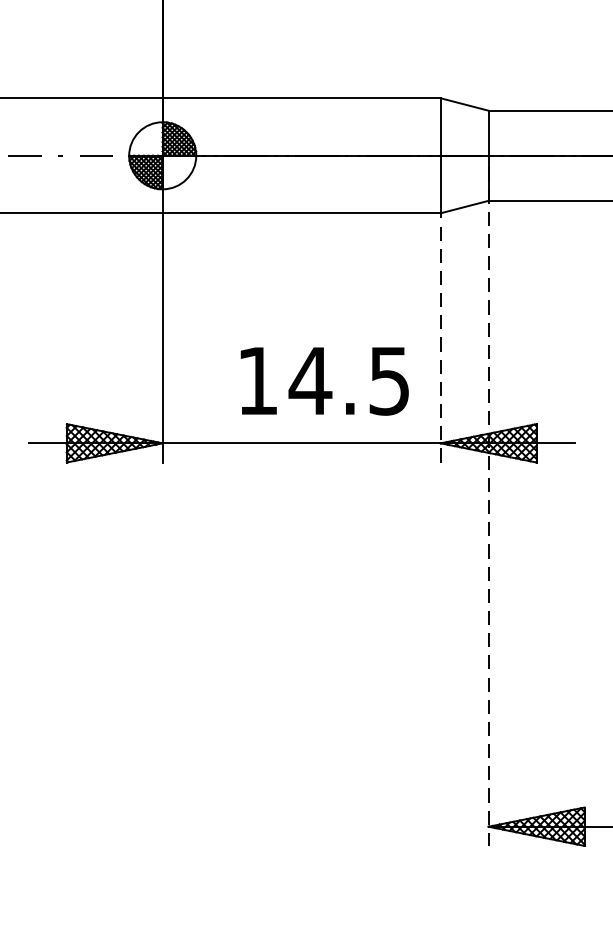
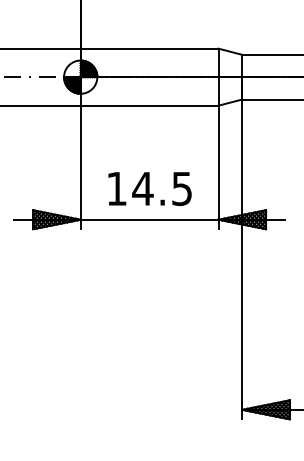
line: (440, 337) -> (218, 167), dashed -> solid
text: (323, 382) -> (149, 189), moved
line: (489, 507) -> (242, 251), dashed -> solid

